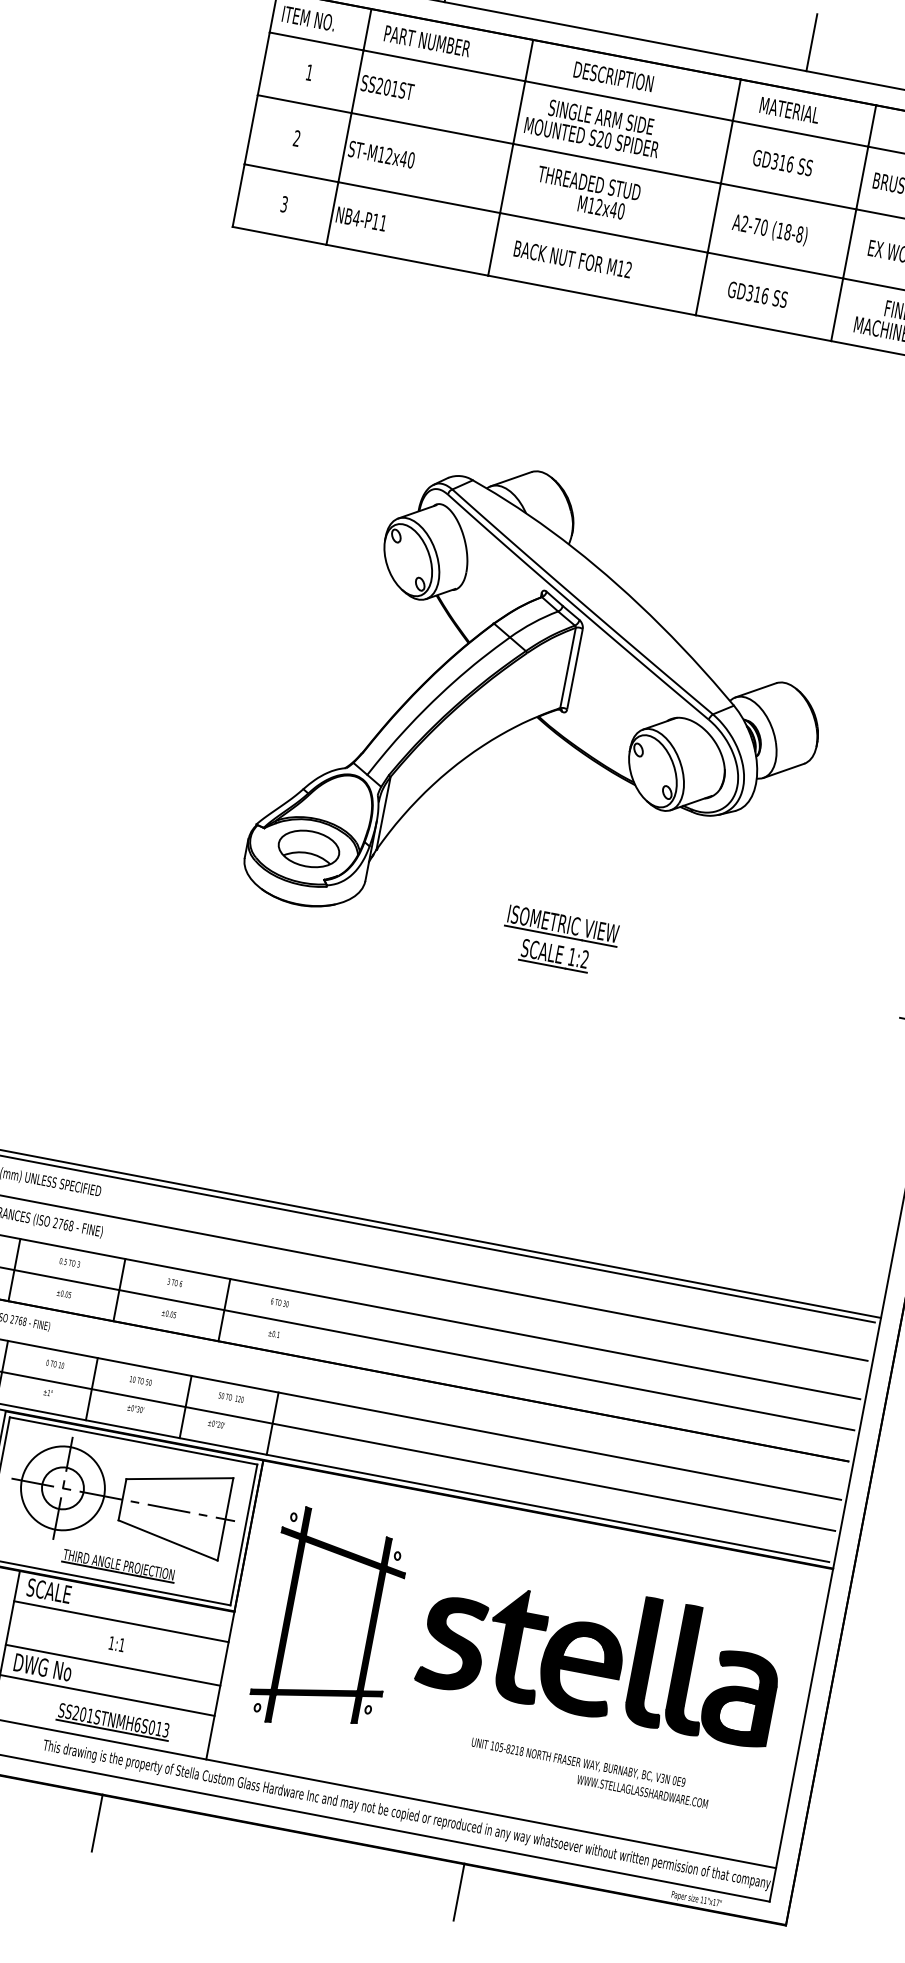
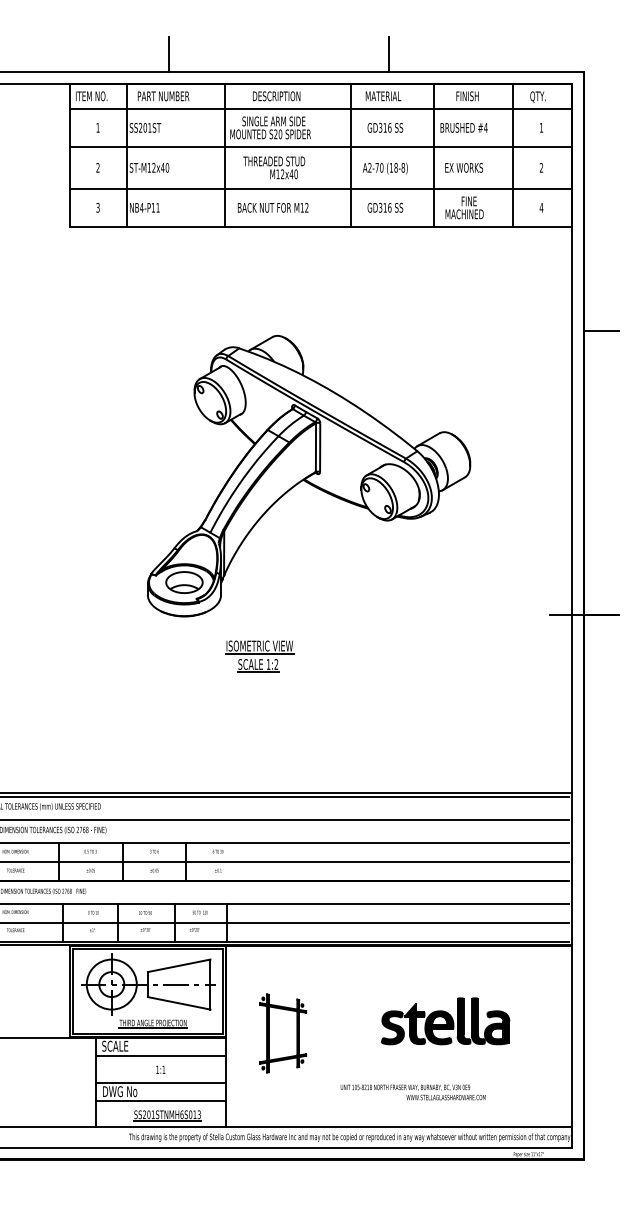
part: (559, 940) -> (259, 656), moved
part: (328, 1622) -> (282, 1033), size x0.6
part: (601, 1654) -> (445, 1021), size x0.6
text: (588, 1772) -> (412, 1092), moved
line: (97, 1822) -> (169, 1176), removed
line: (458, 1891) -> (388, 1176), removed

